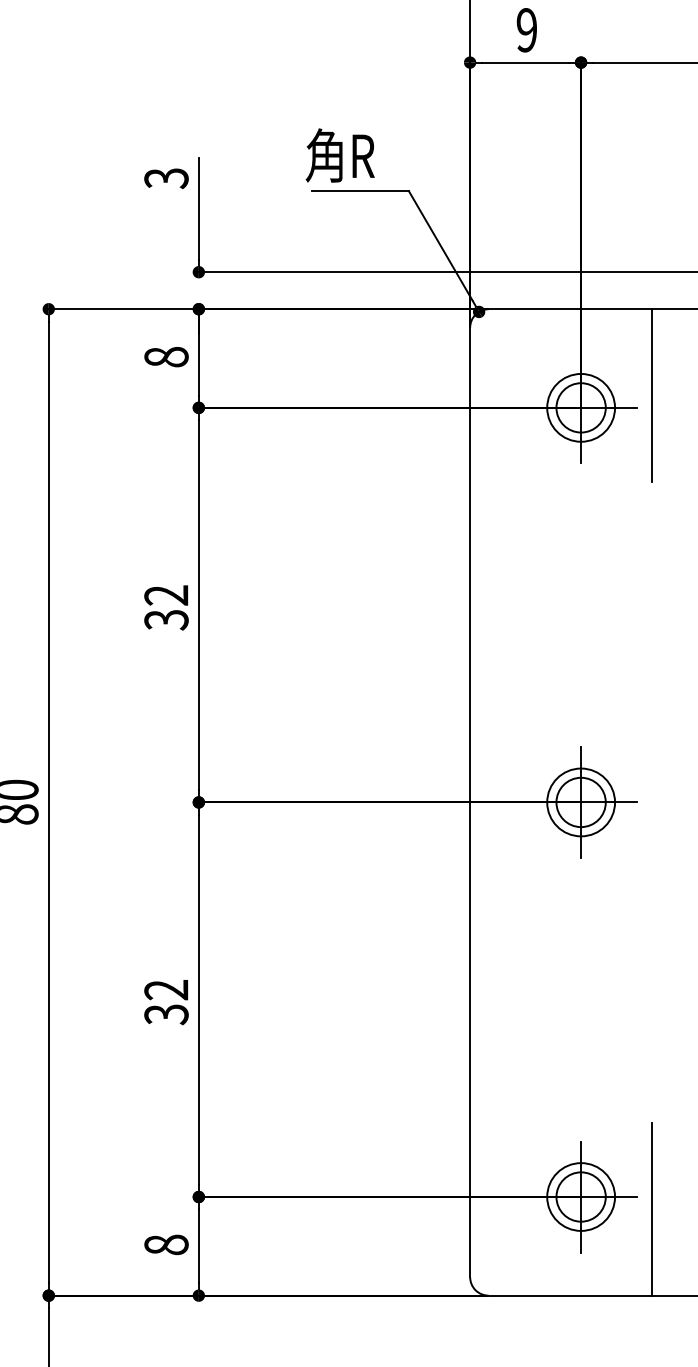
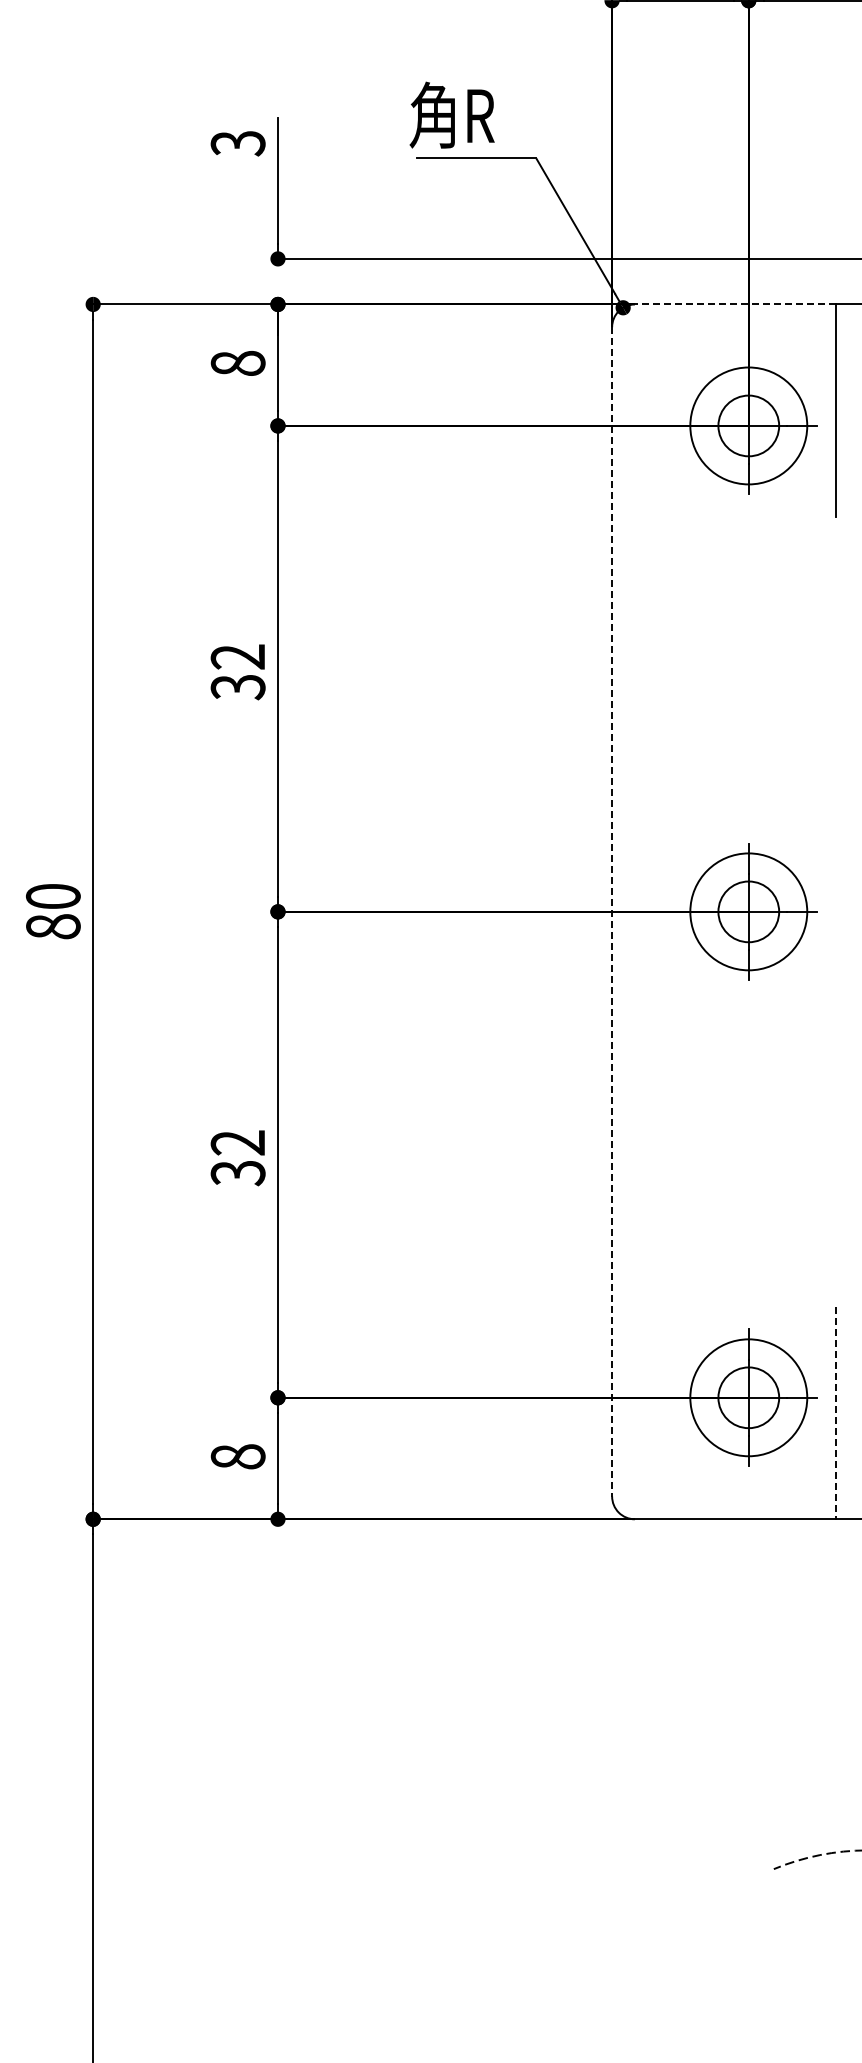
line: (570, 309) -> (735, 304), solid -> dashed
circle: (580, 407) -> (748, 425), size x1.4
line: (470, 802) -> (612, 911), solid -> dashed
circle: (580, 802) -> (748, 911), size x1.4
circle: (580, 1196) -> (748, 1397), size x1.4
line: (652, 1209) -> (836, 1413), solid -> dashed

